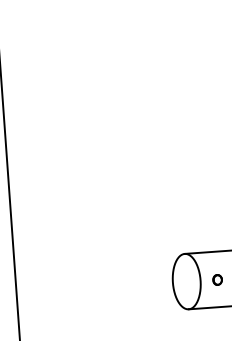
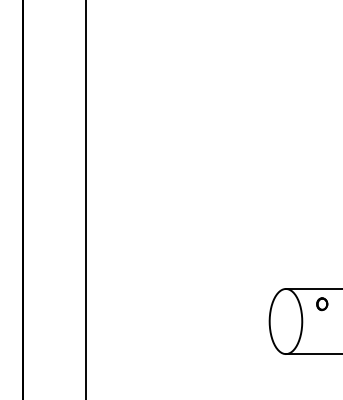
part: (217, 280) -> (322, 304), moved

